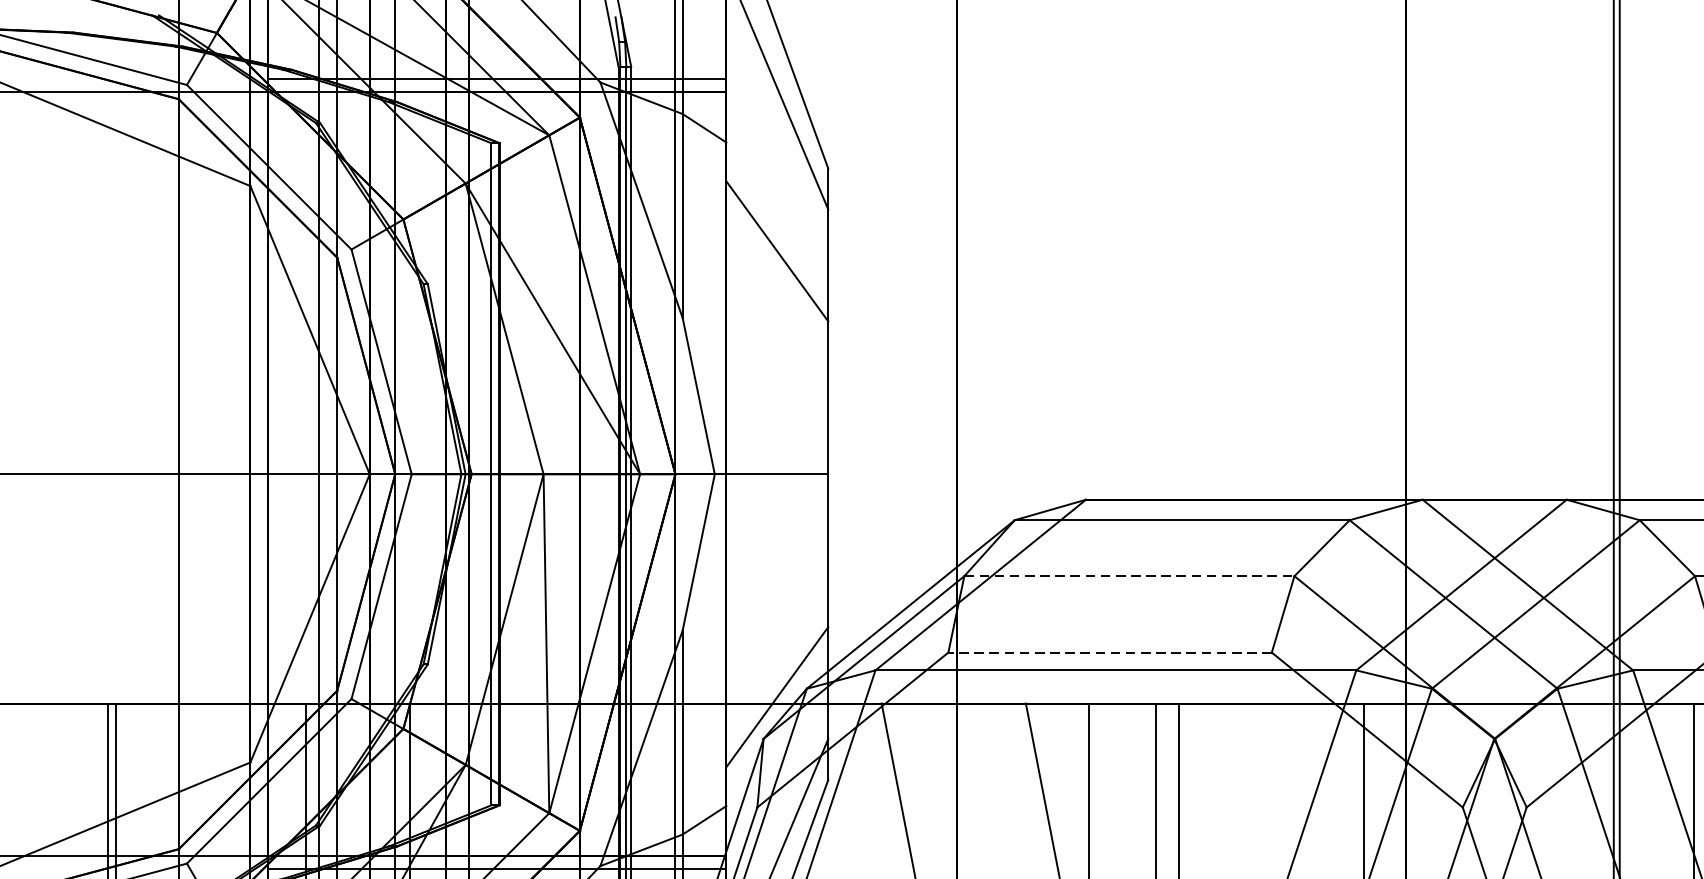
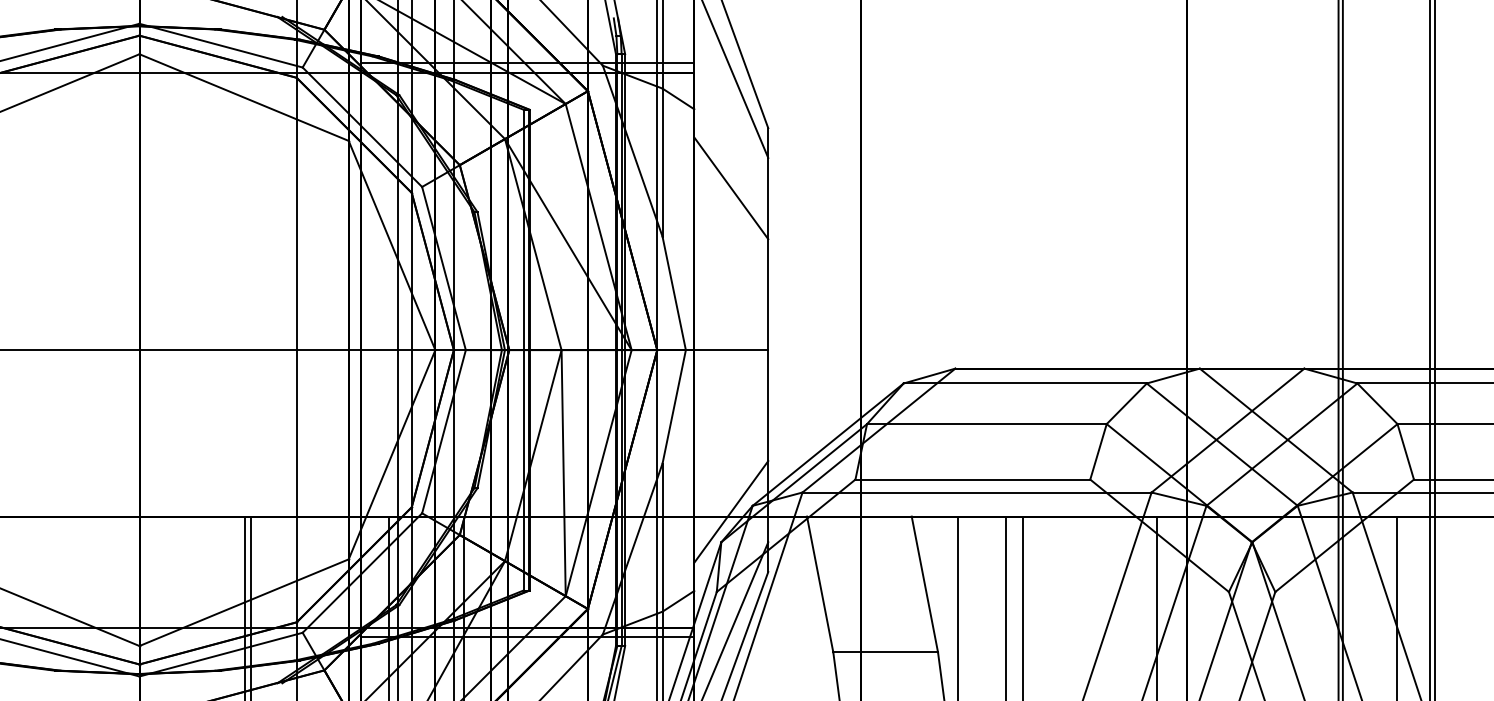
line: (1128, 576) -> (986, 424), dashed -> solid
line: (1109, 652) -> (972, 479), dashed -> solid

